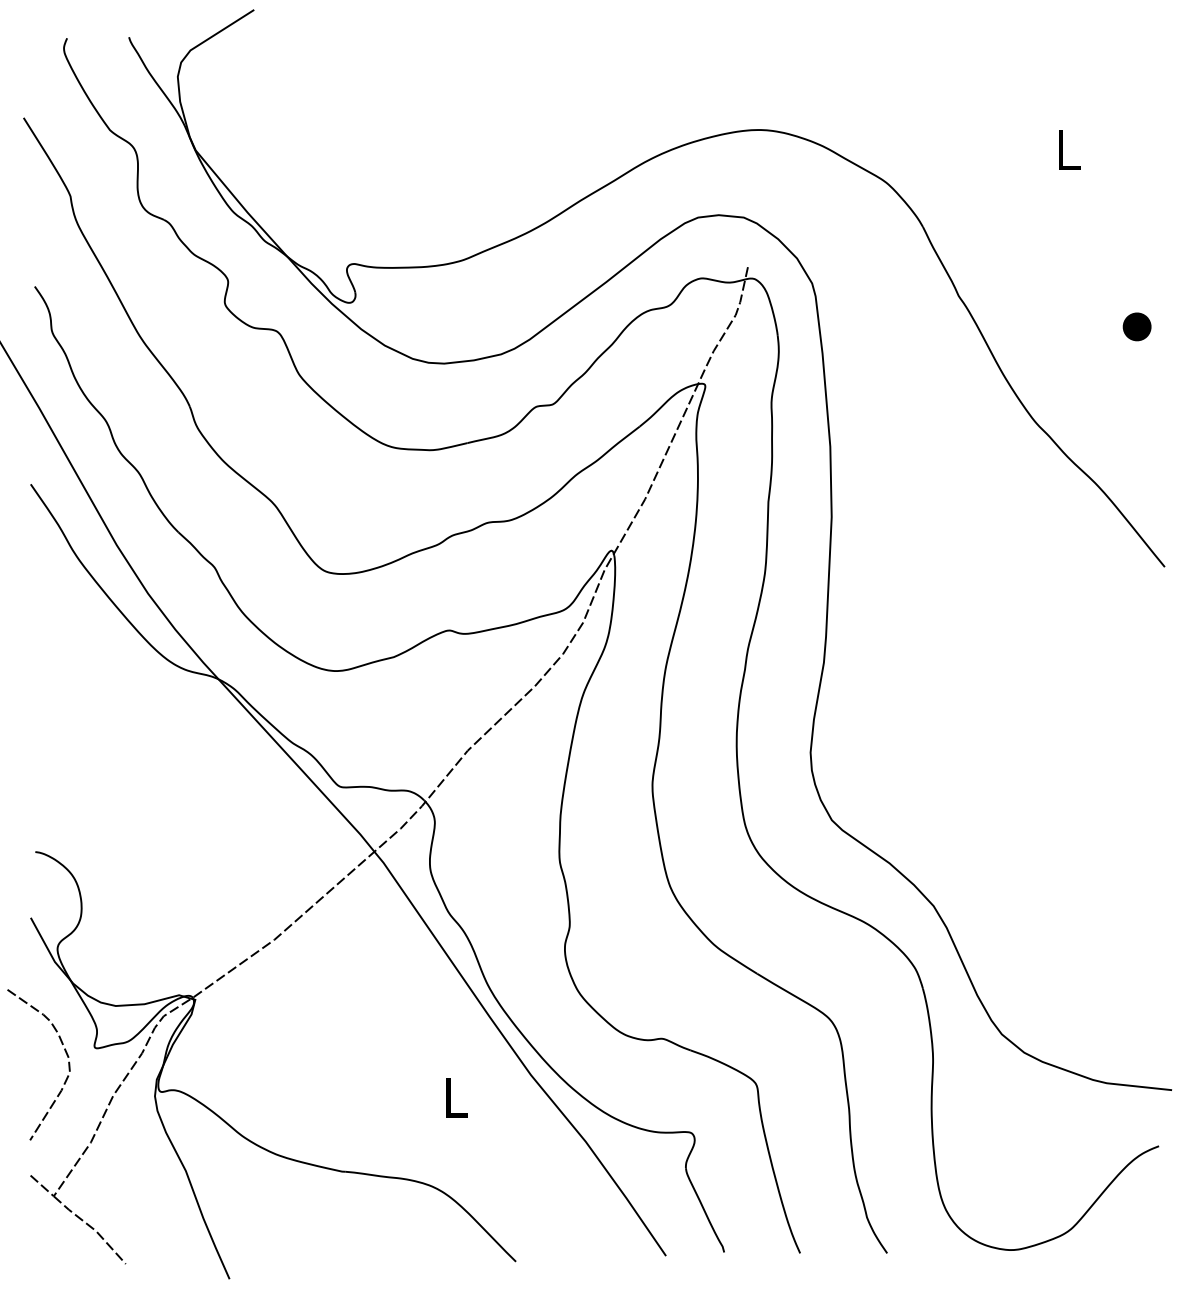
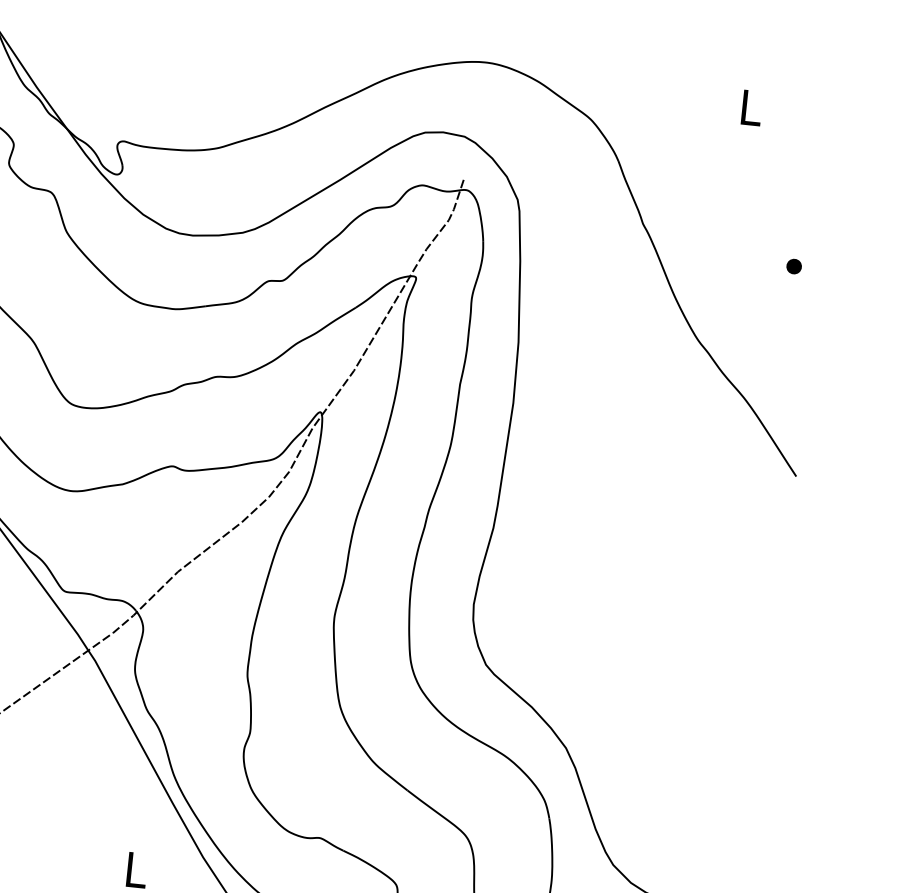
part: (1136, 326) -> (793, 266), size x0.62

